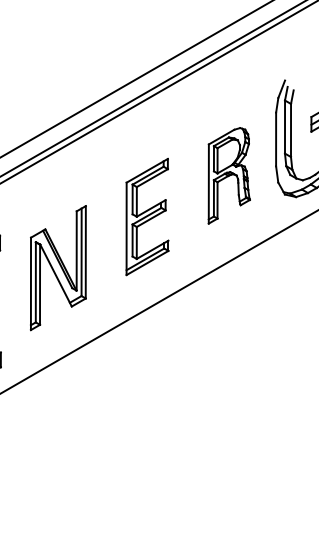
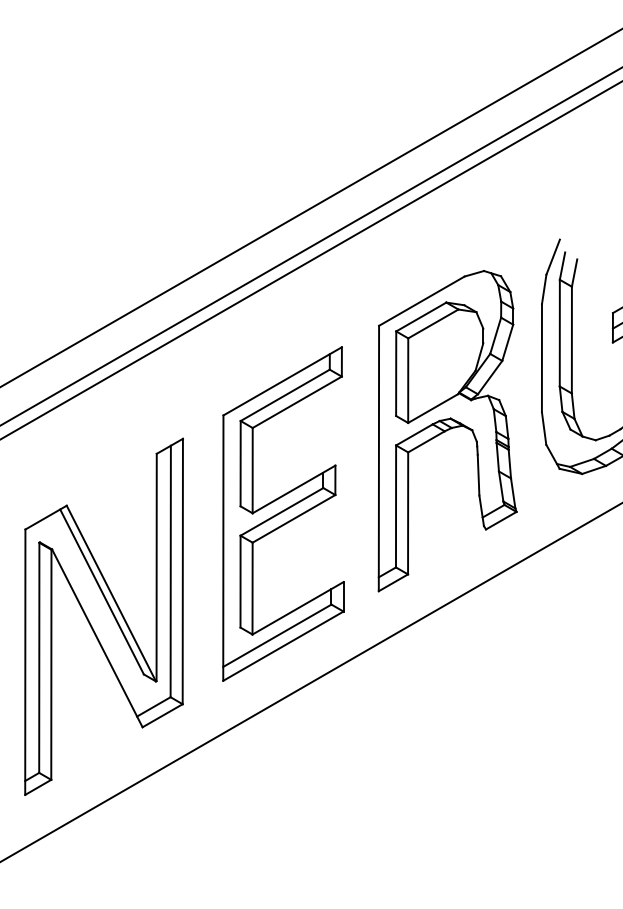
part: (229, 175) -> (448, 430), size x1.67
part: (147, 216) -> (283, 513), size x1.43
part: (58, 267) -> (104, 615), size x1.43

